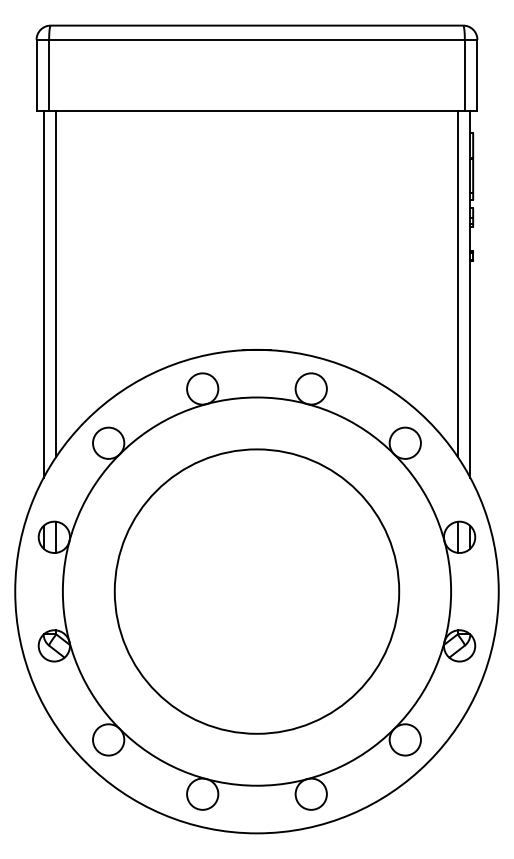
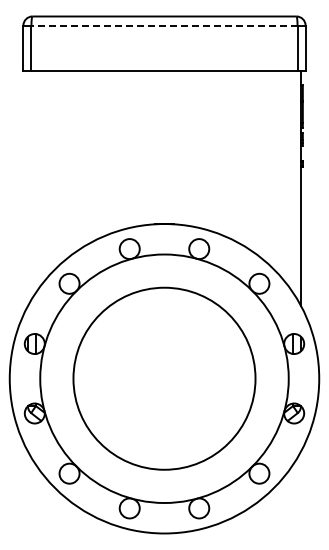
line: (257, 39) -> (164, 25), solid -> dashed
line: (57, 283) -> (36, 181), removed
line: (456, 283) -> (292, 181), removed
line: (42, 294) -> (27, 188), removed

